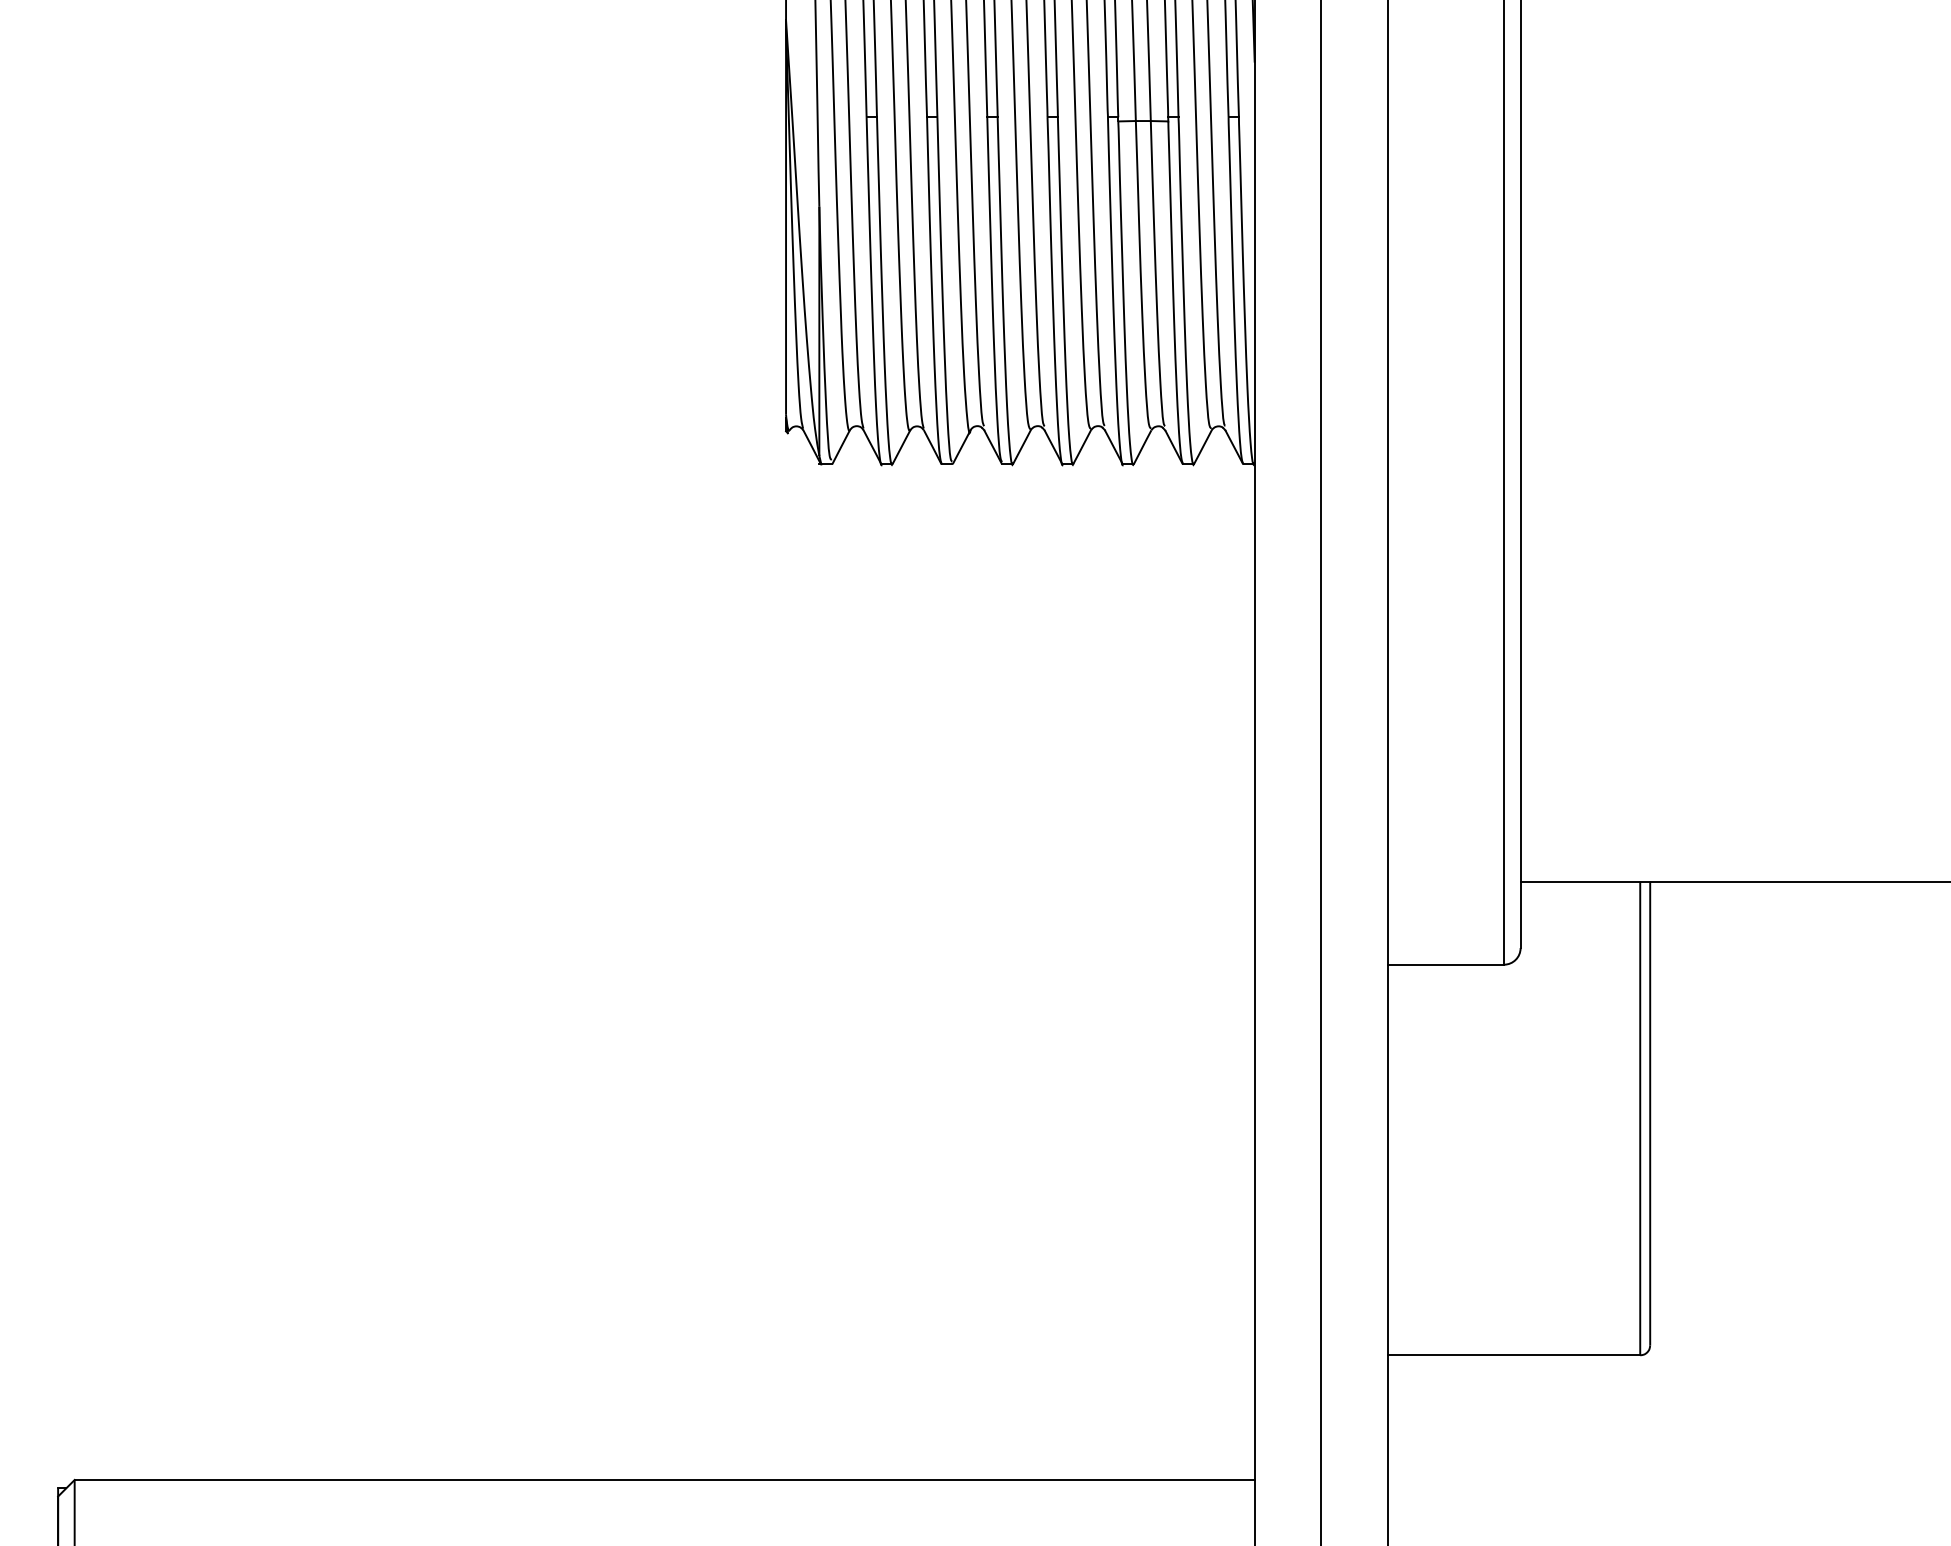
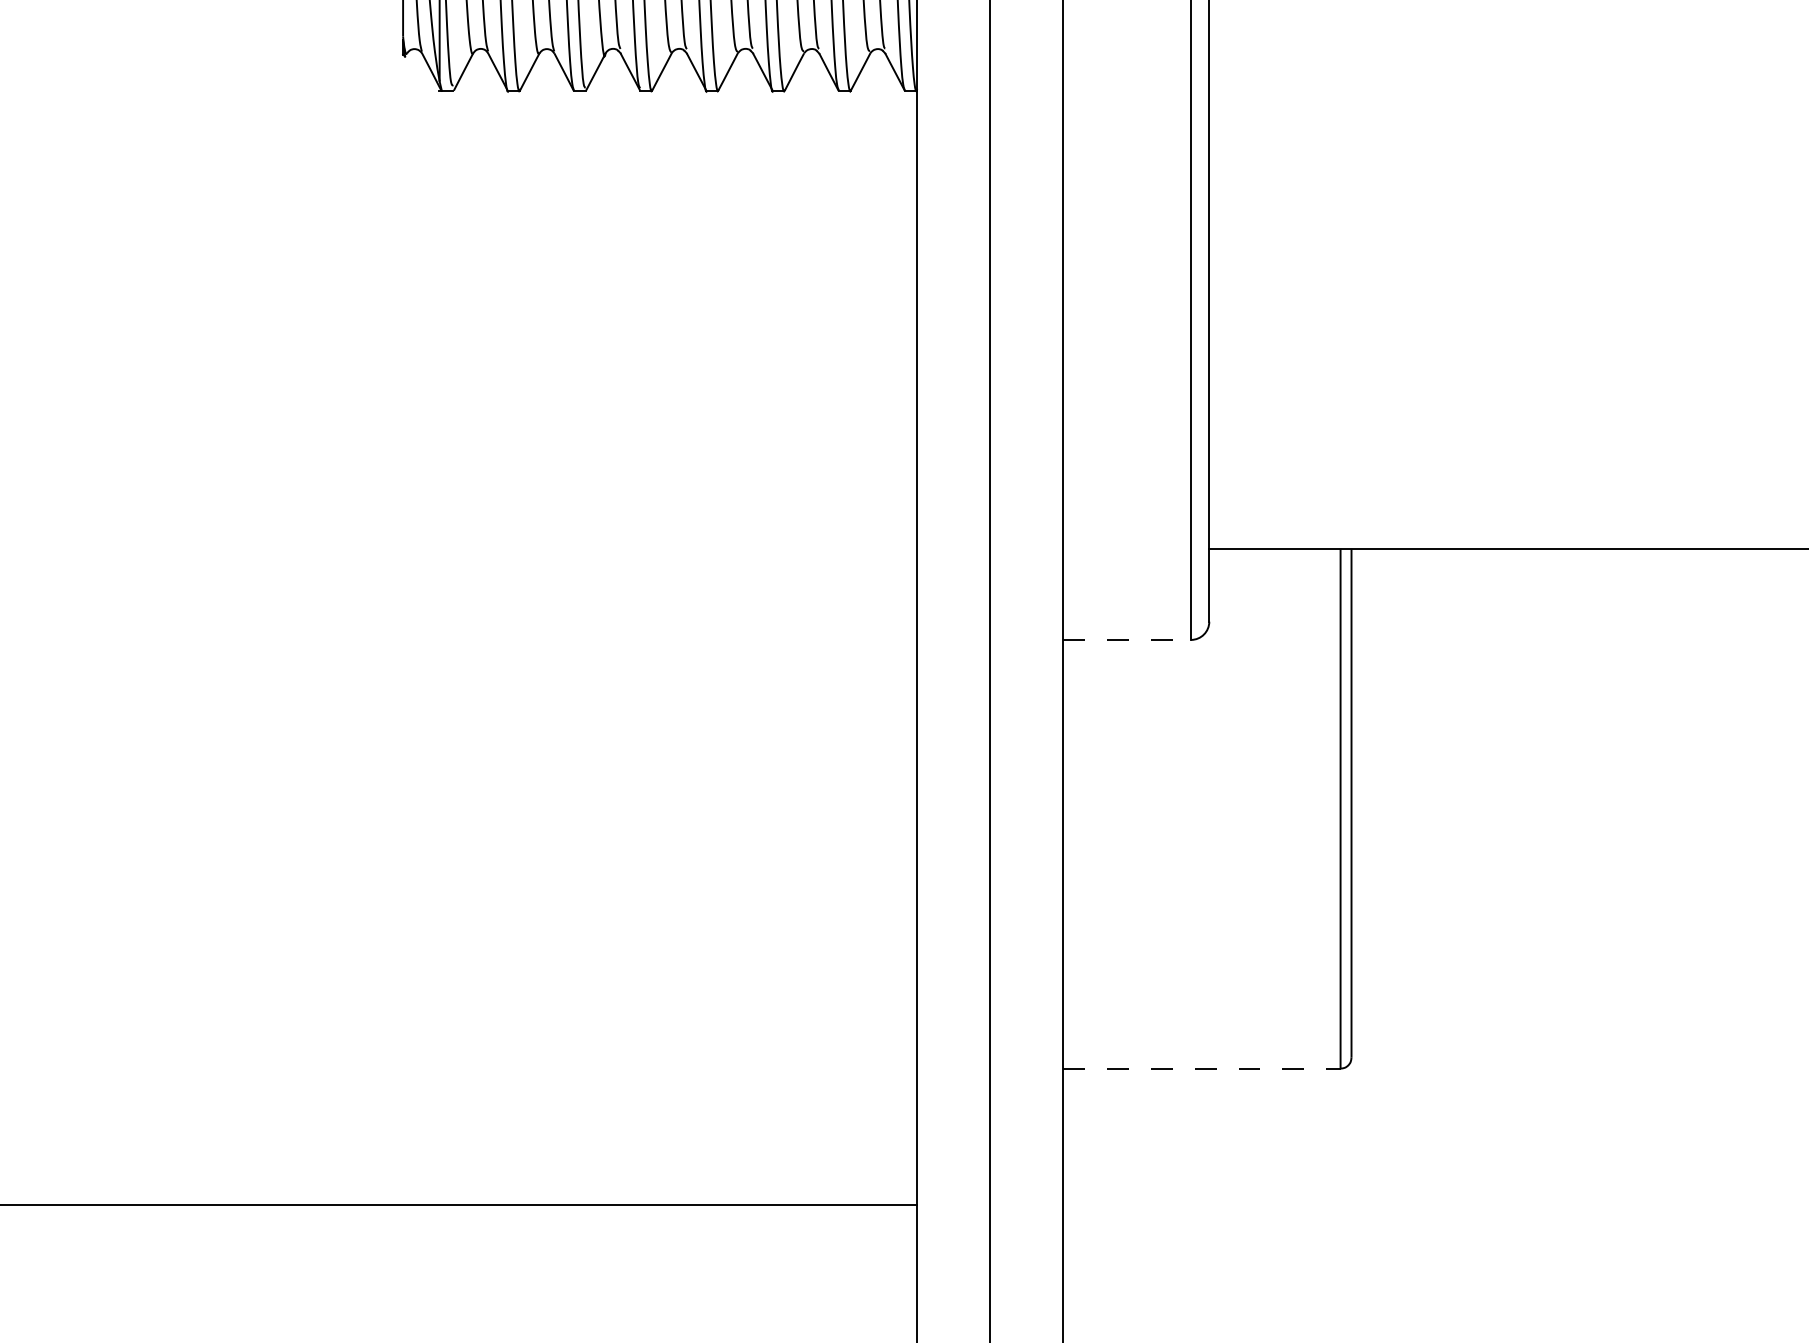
line: (1446, 964) -> (1127, 639), solid -> dashed
line: (1514, 1355) -> (1202, 1068), solid -> dashed

